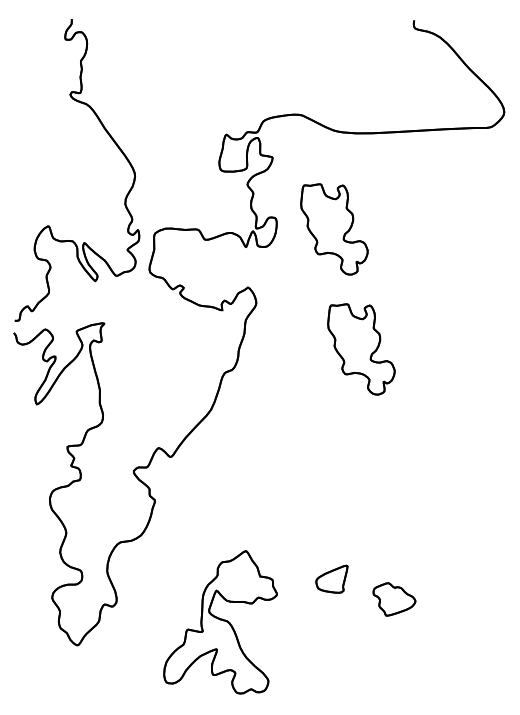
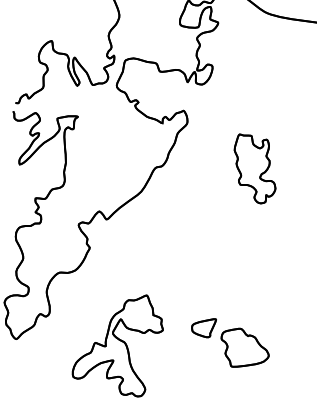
part: (334, 229) -> (252, 81), removed
part: (394, 599) -> (244, 349), size x1.67

